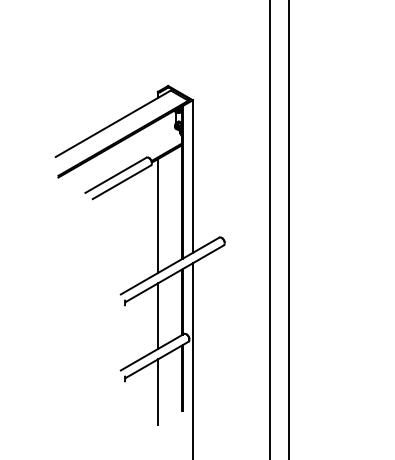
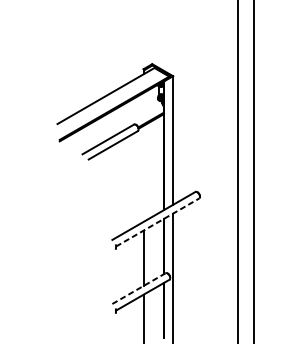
line: (157, 216) -> (143, 174), removed
line: (174, 273) -> (157, 222), solid -> dashed
line: (152, 351) -> (139, 287), solid -> dashed

